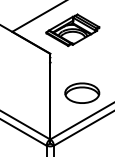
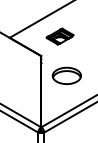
part: (72, 30) -> (59, 36), size x0.6
part: (81, 92) -> (66, 75), moved

